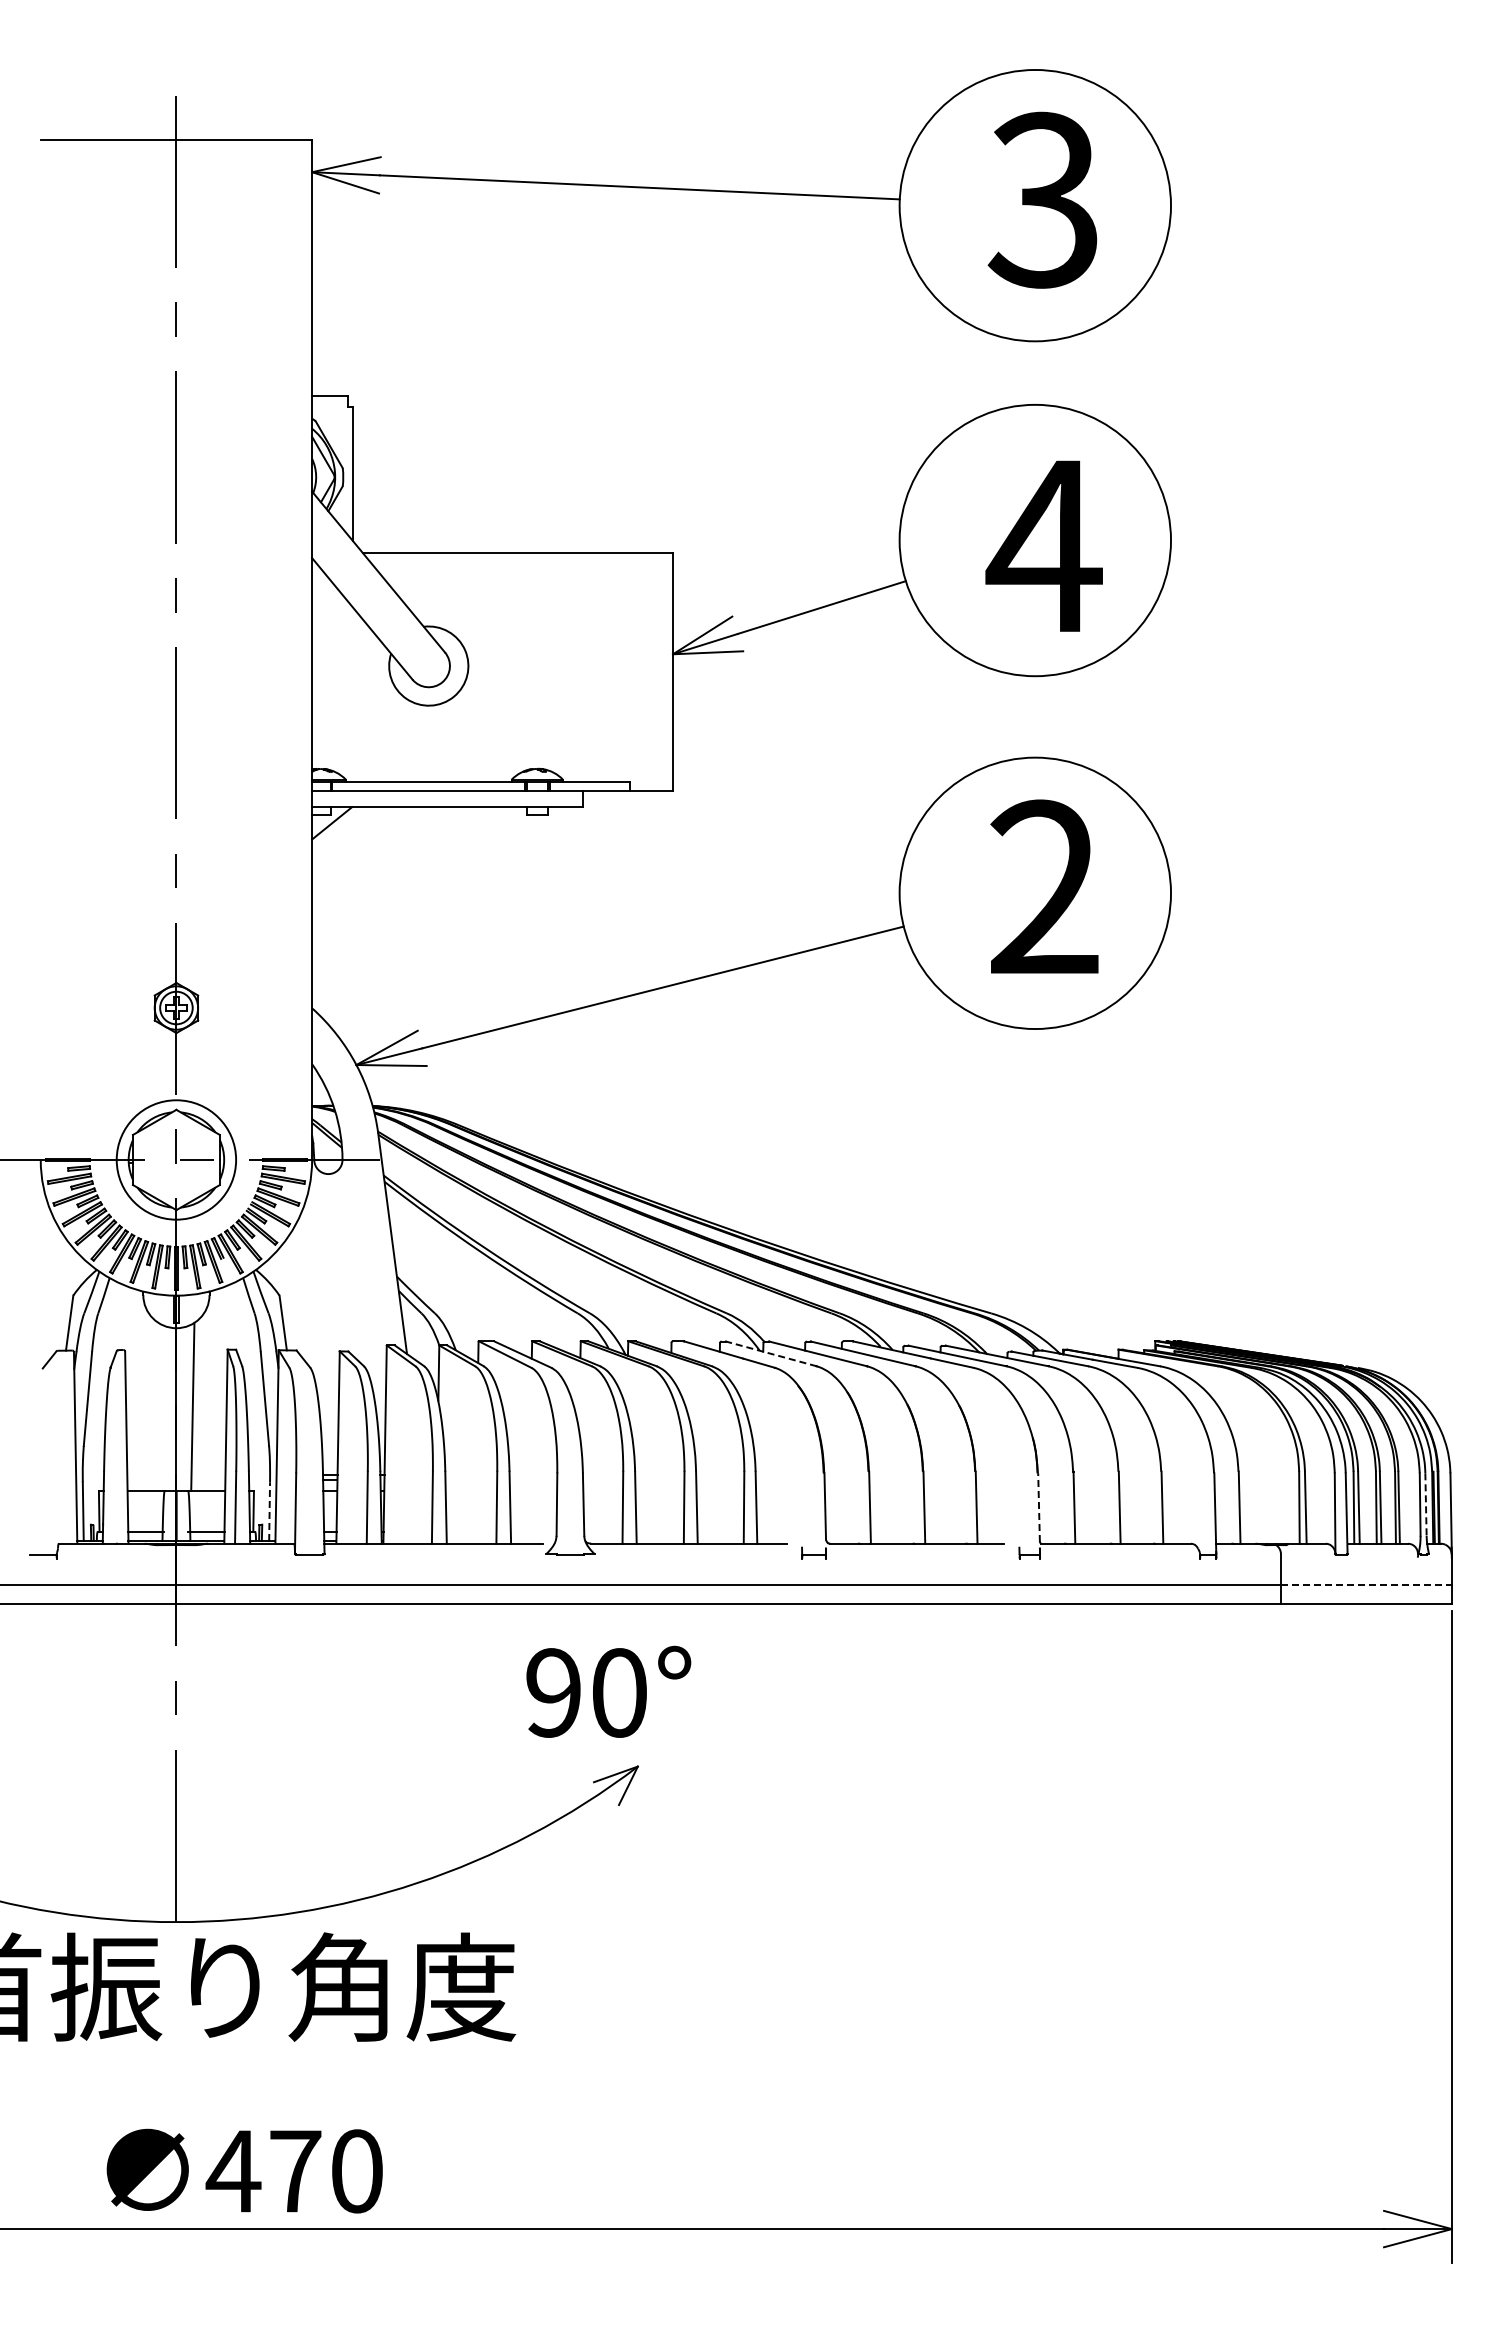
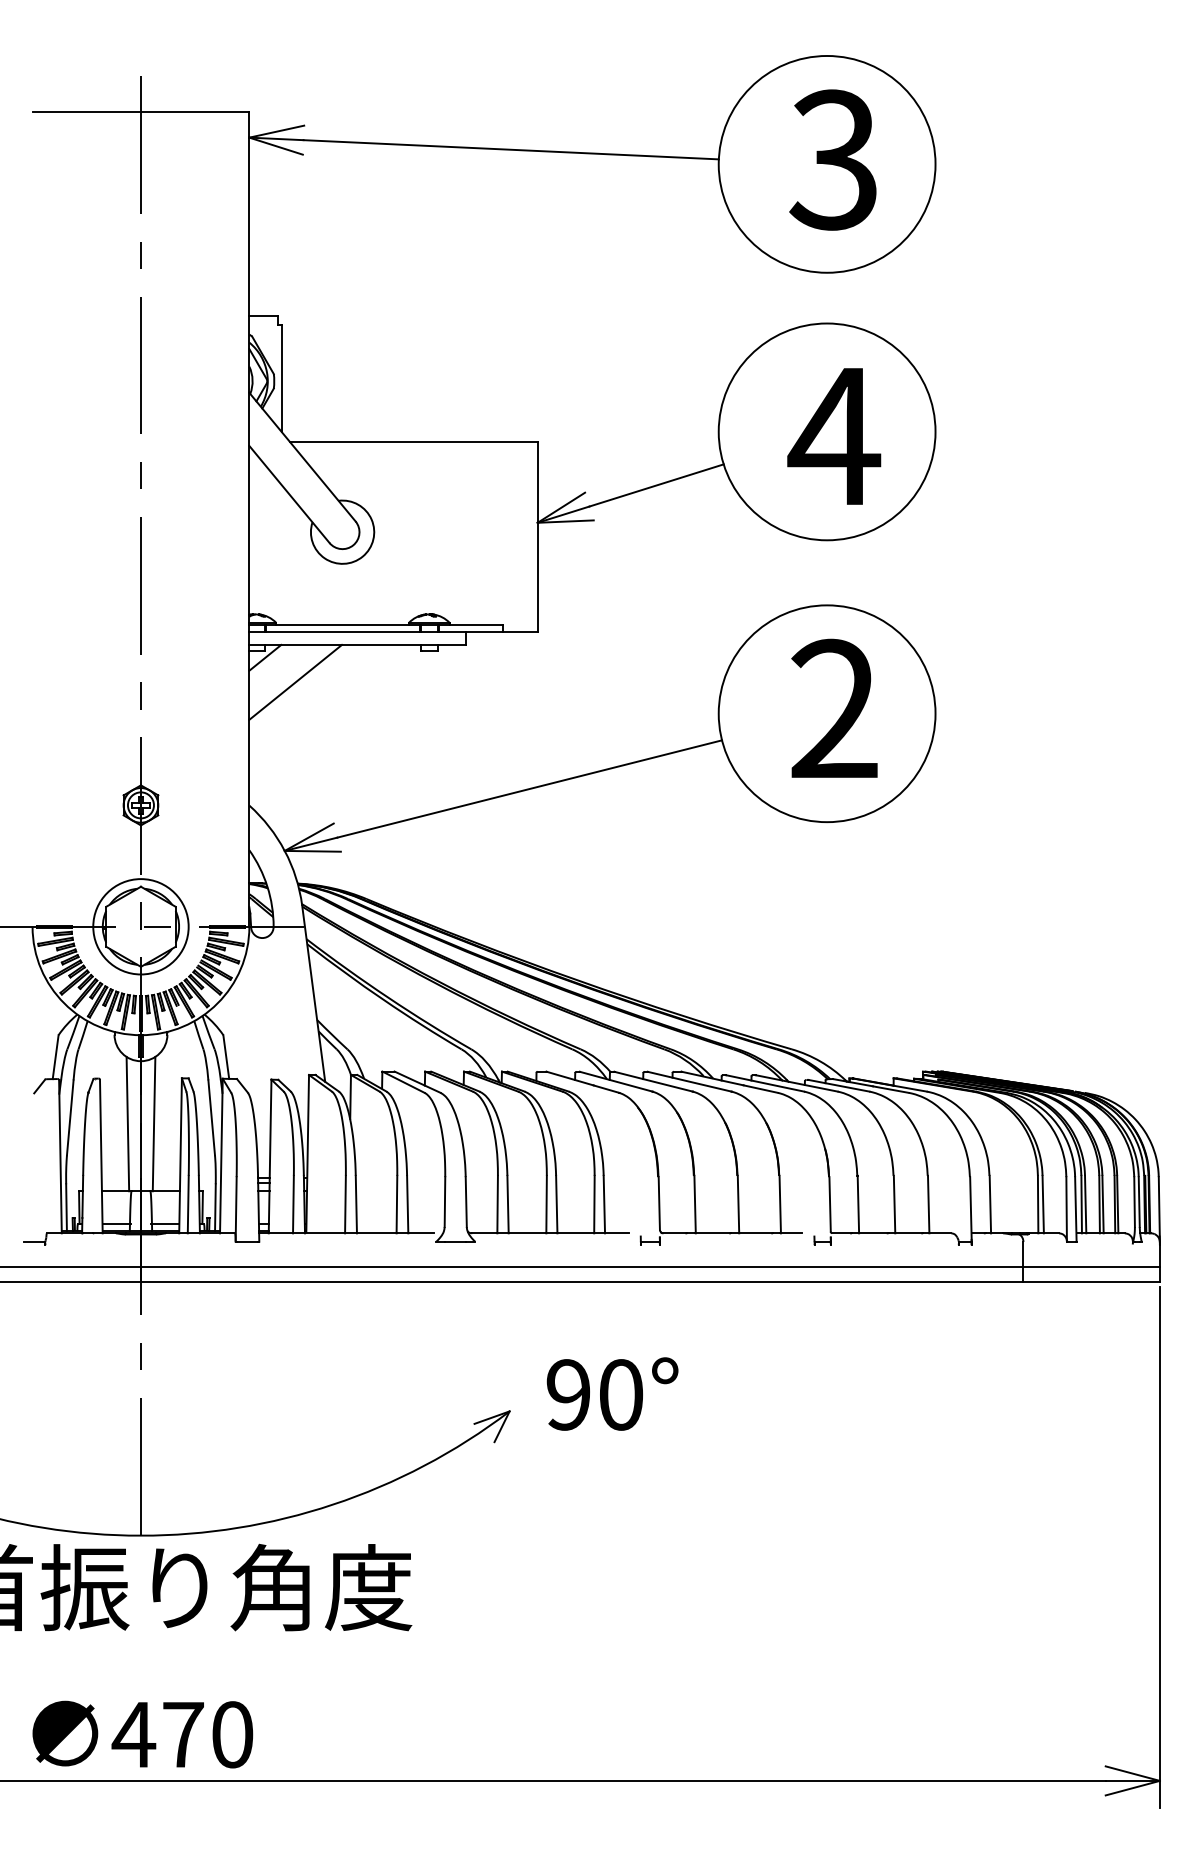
line: (369, 853) -> (295, 681), added
line: (771, 1353) -> (616, 1081), dashed -> solid
line: (159, 1406) -> (127, 1123), added
line: (1425, 1505) -> (1138, 1202), dashed -> solid
line: (1039, 1507) -> (830, 1204), dashed -> solid
line: (269, 1511) -> (215, 1207), dashed -> solid
line: (1366, 1585) -> (1091, 1266), dashed -> solid
text: (608, 1691) -> (612, 1393), moved
text: (244, 2170) -> (142, 1734), moved

